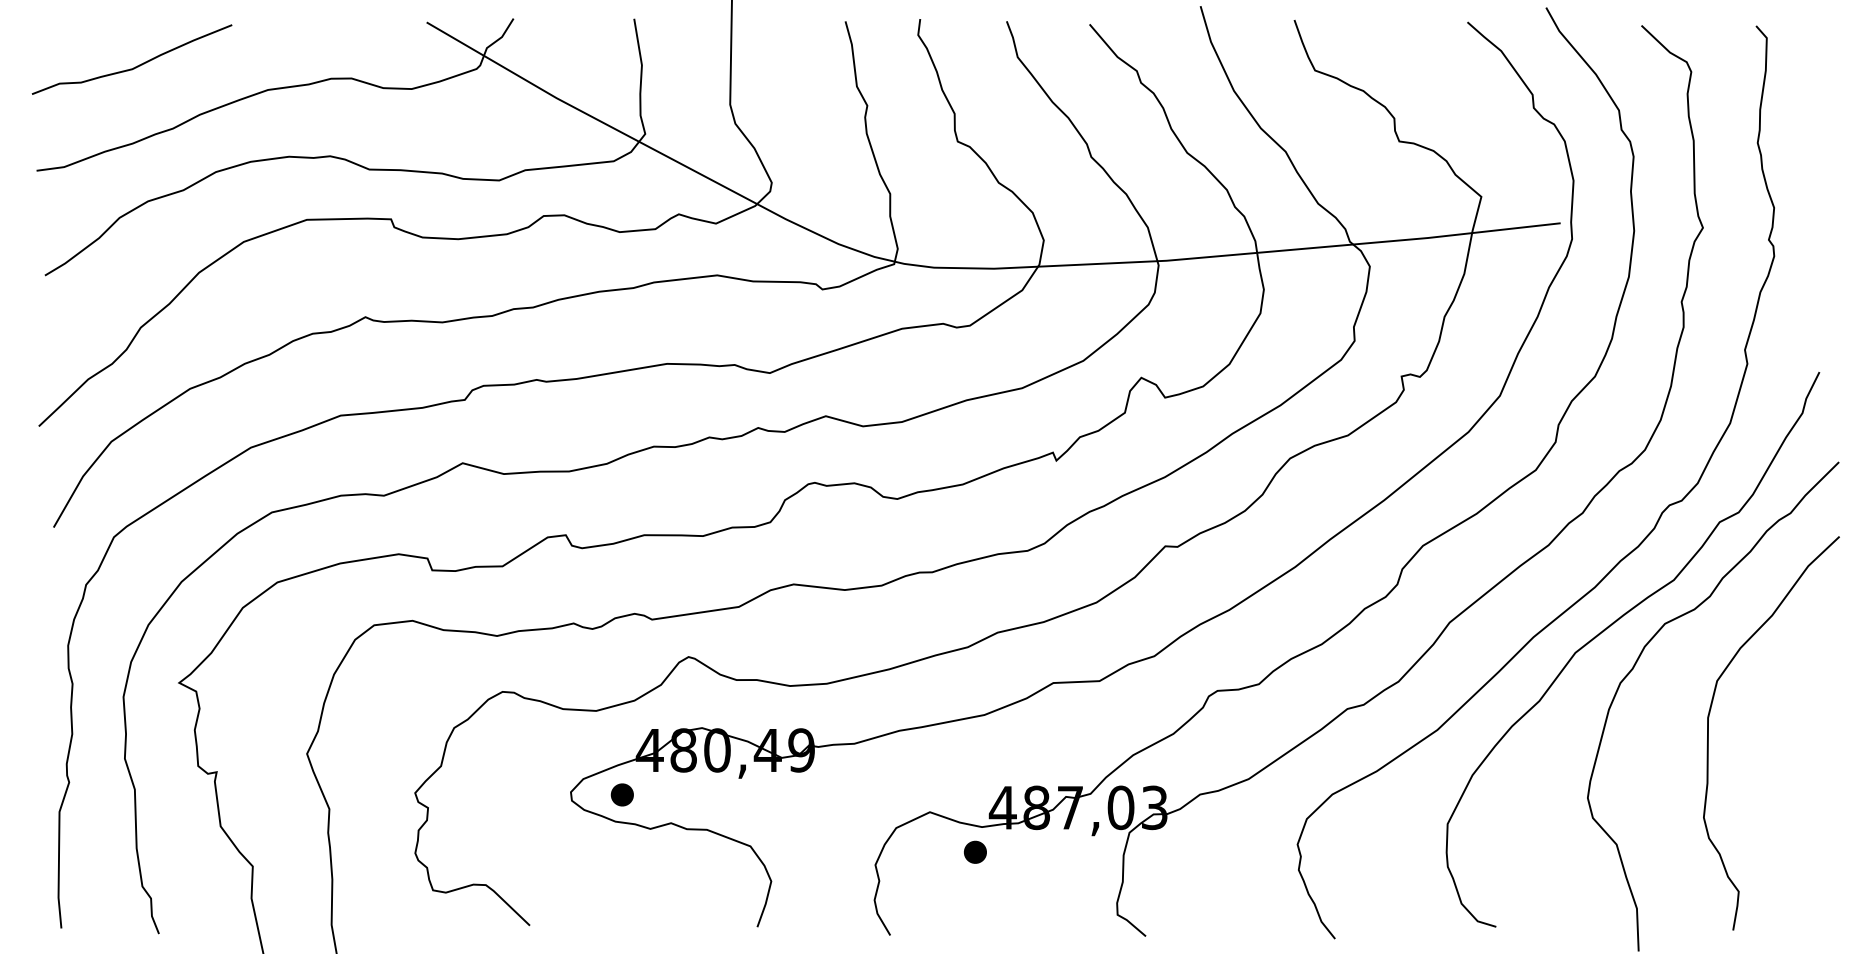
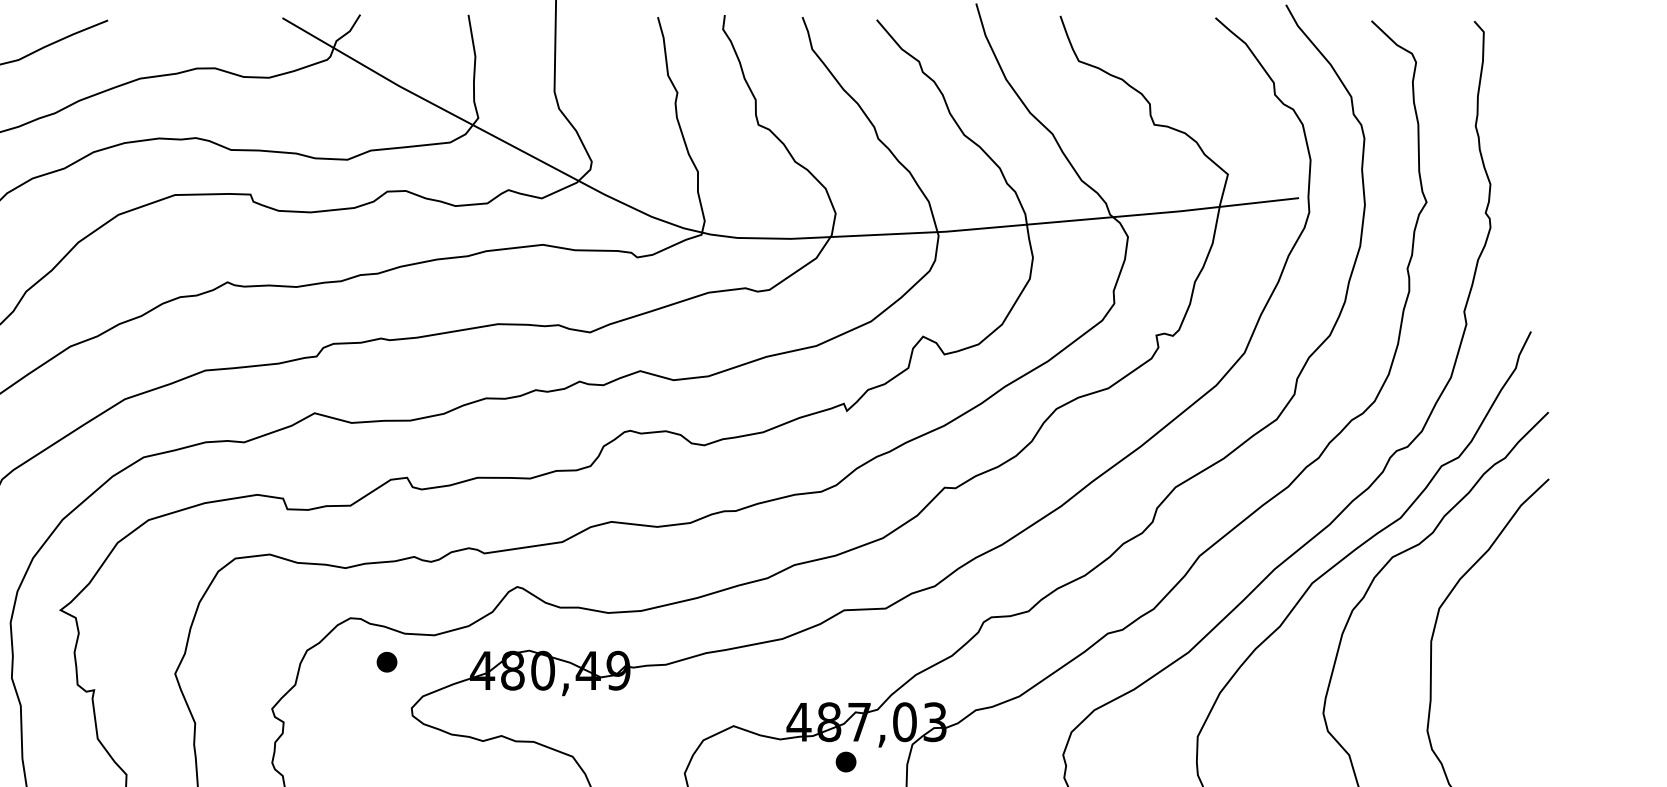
part: (621, 794) -> (386, 661), moved
part: (975, 851) -> (846, 761), moved

